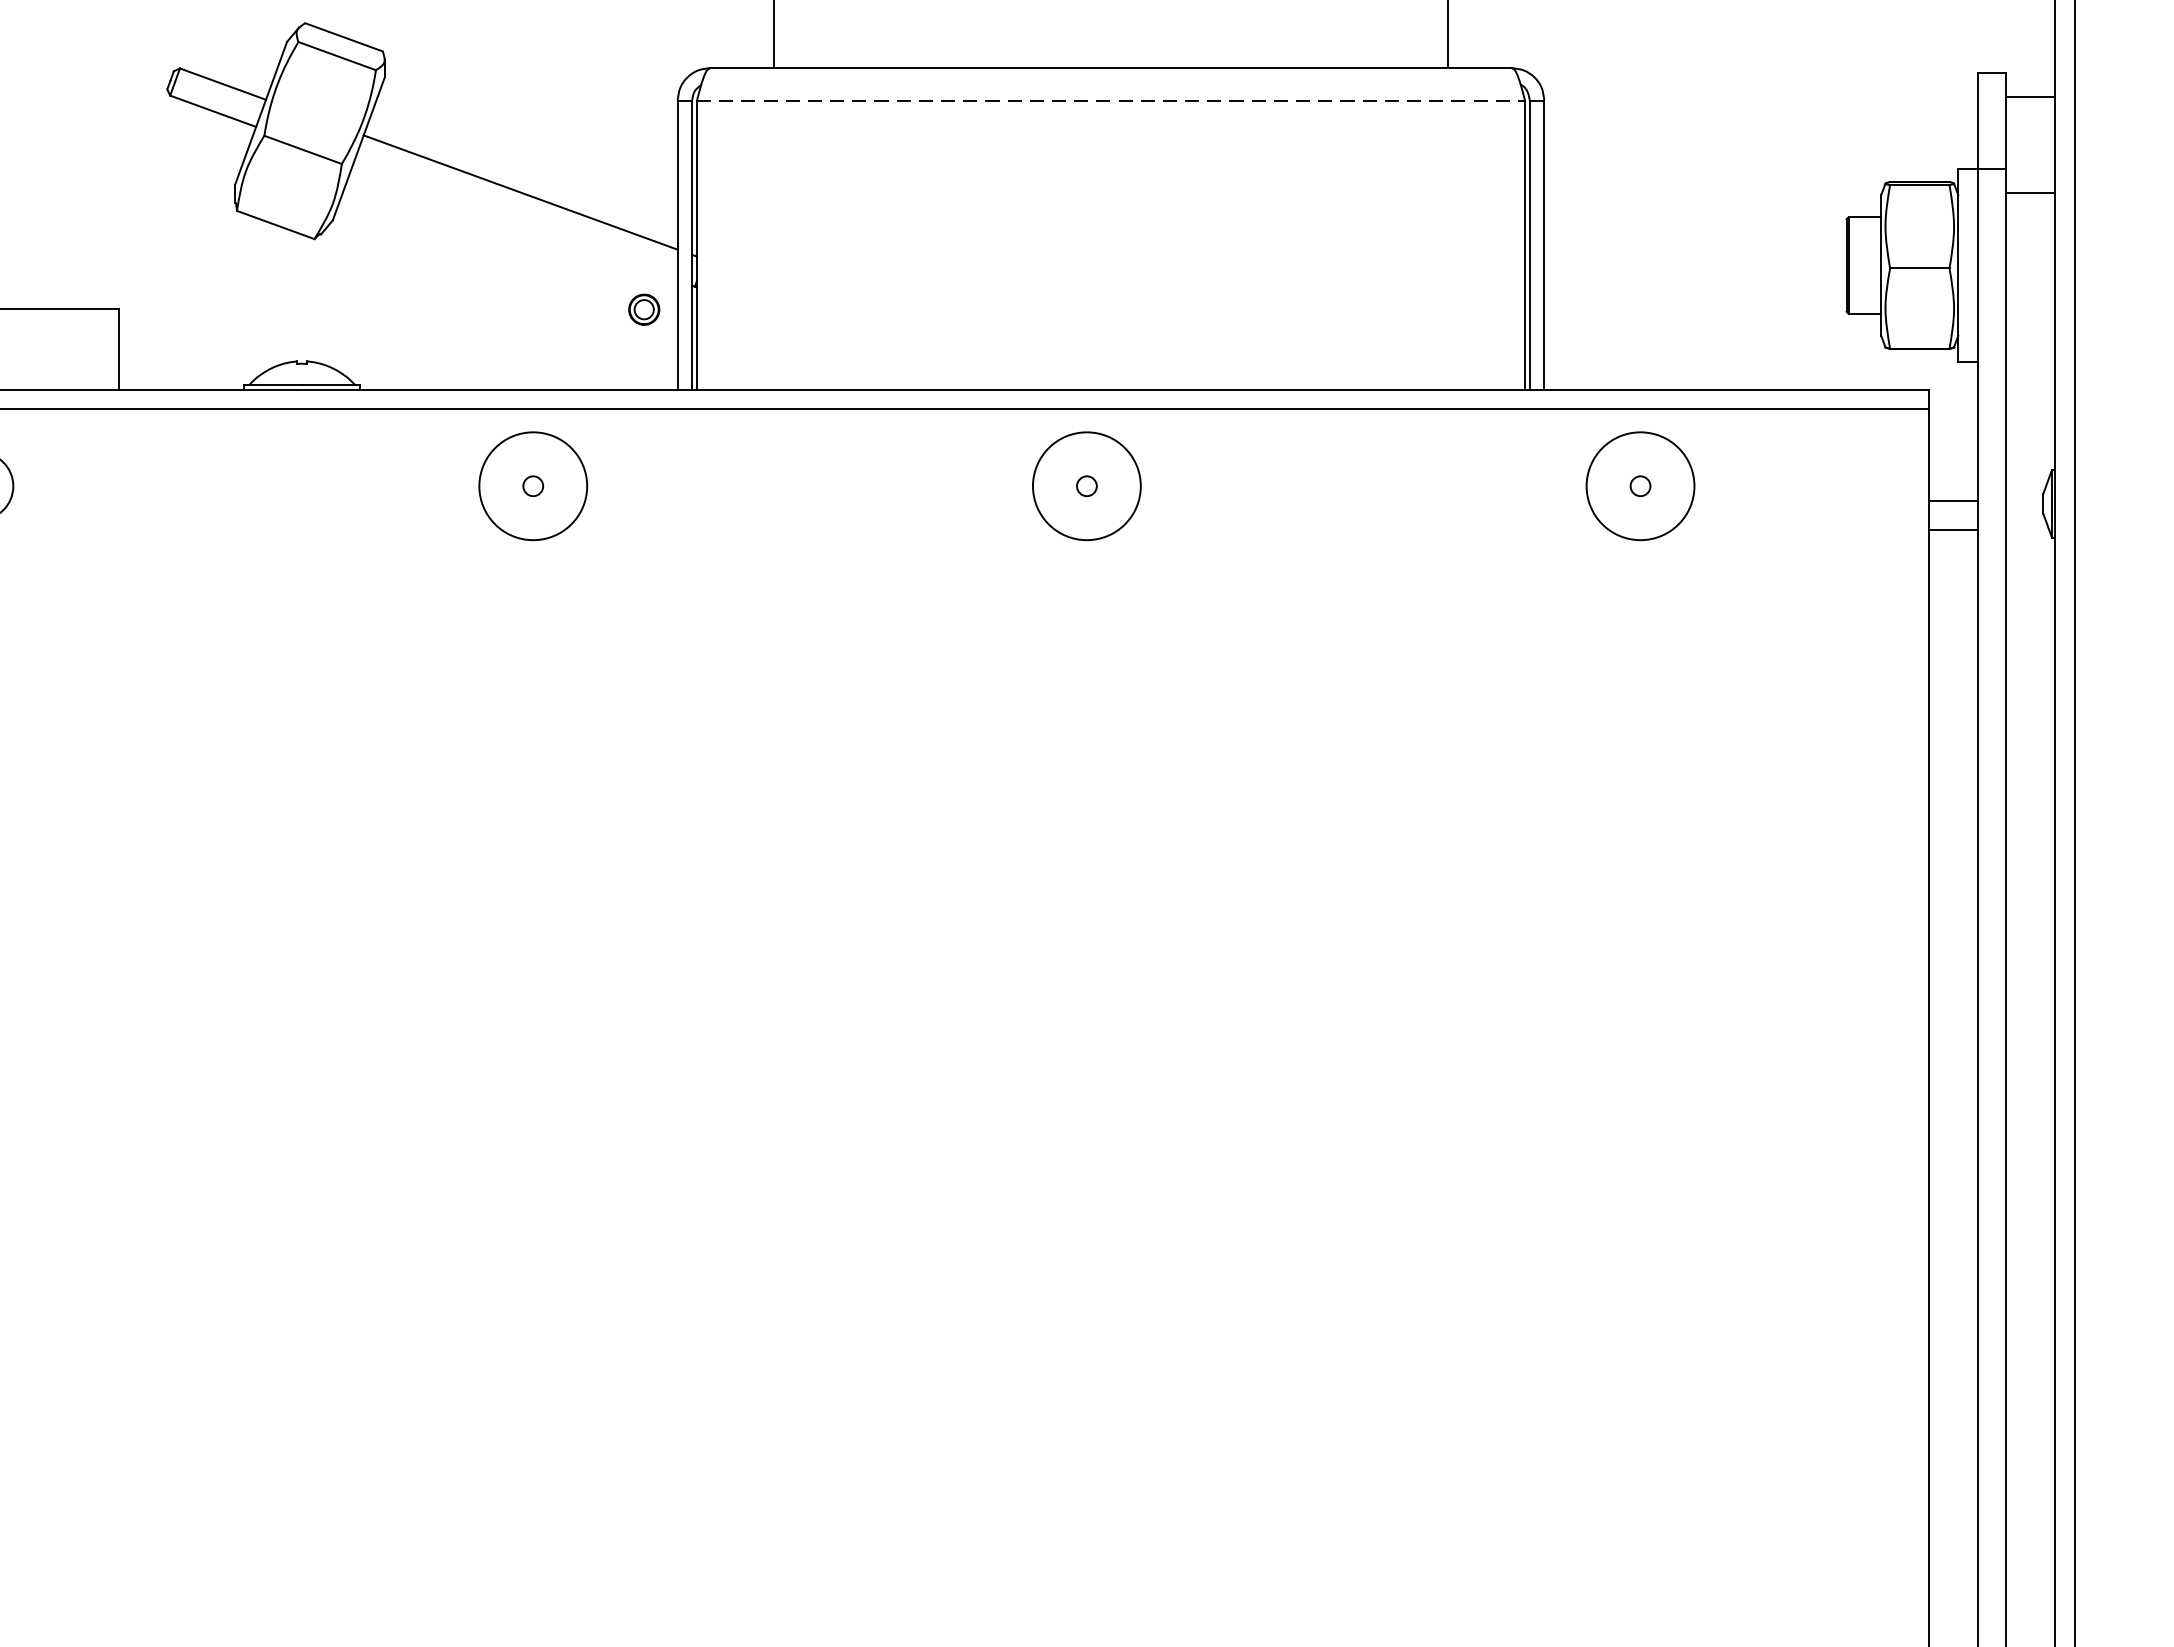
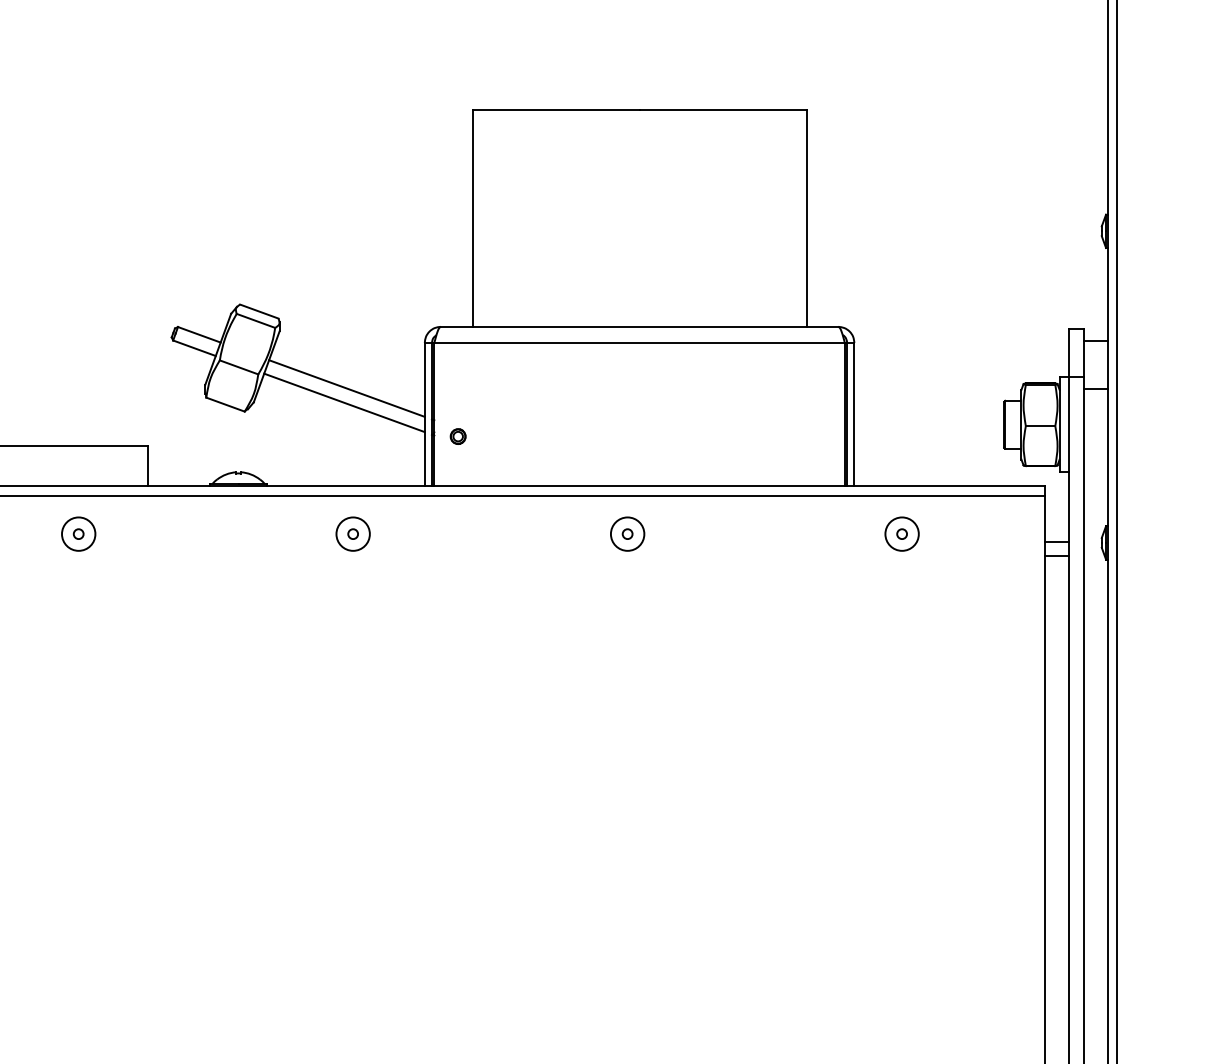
line: (1112, 99) -> (640, 342), dashed -> solid
line: (515, 220) -> (344, 402), added
part: (642, 309) -> (457, 436), moved
circle: (531, 484) -> (352, 533), size x0.62
circle: (1086, 484) -> (627, 533), size x0.62
circle: (1639, 484) -> (901, 533), size x0.62

